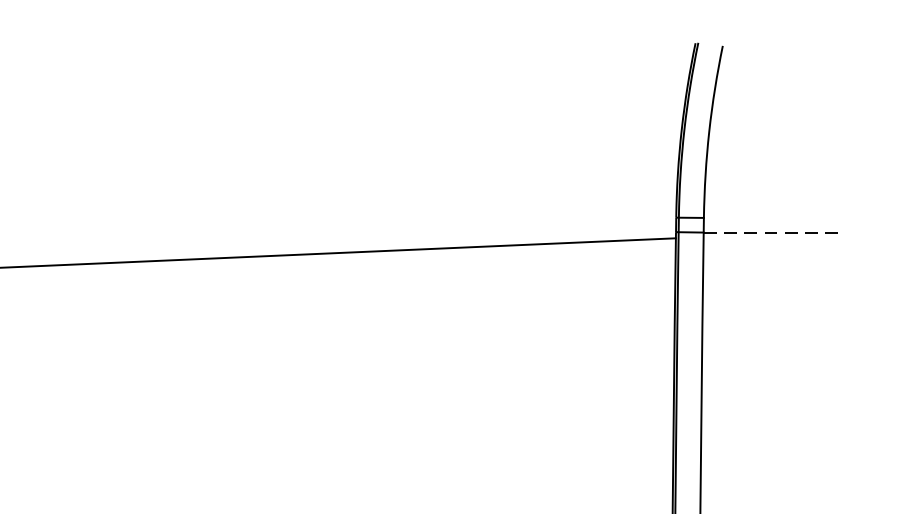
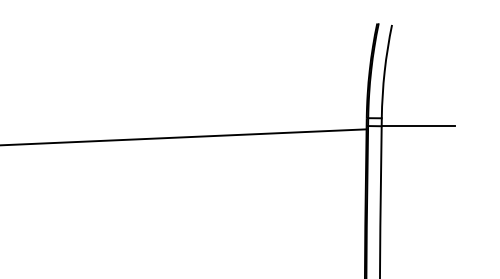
line: (771, 233) -> (418, 126), dashed -> solid

